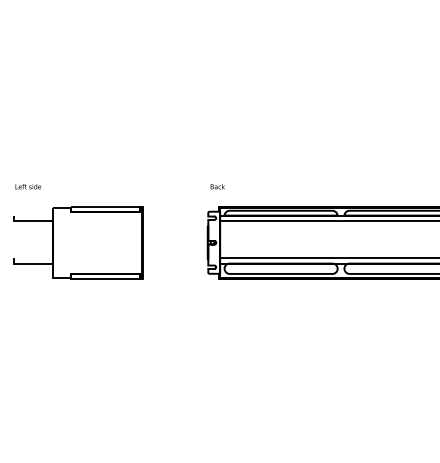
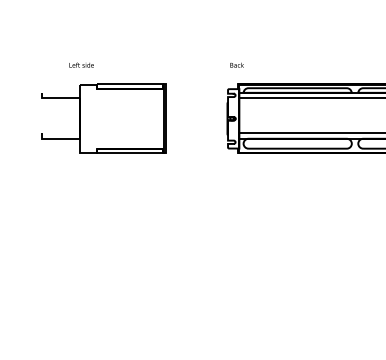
text: (28, 186) -> (81, 64), moved

